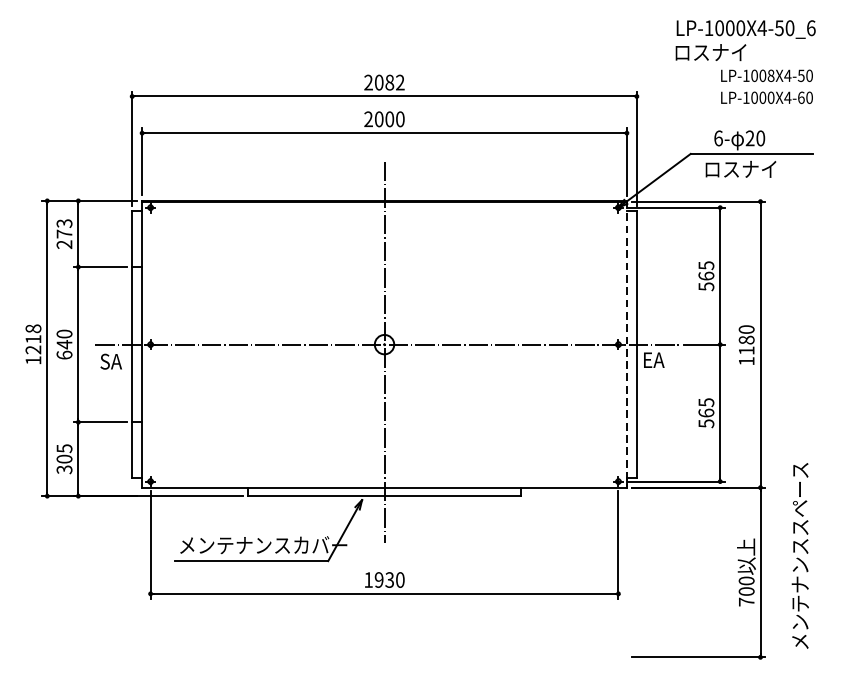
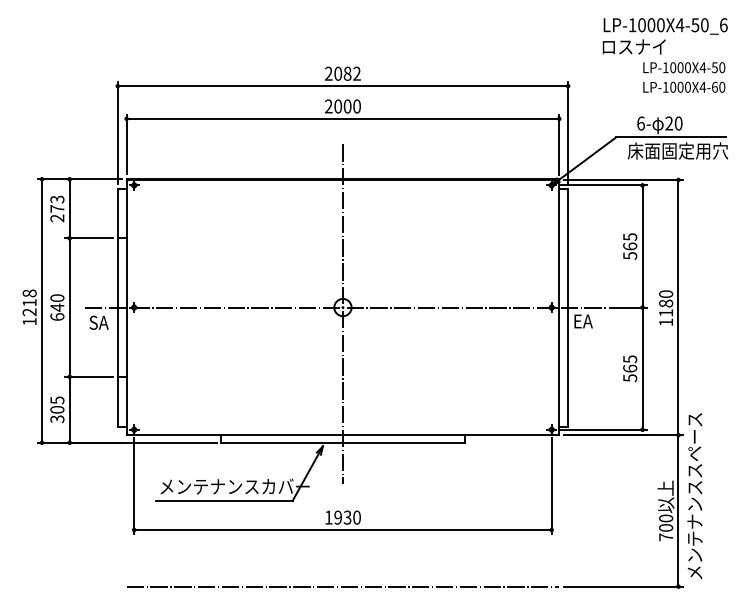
text: (770, 75) -> (687, 67), LP-1008X4-50 -> LP-1000X4-50
text: (759, 168) -> (677, 150), ロスナイ -> 床面固定用穴
line: (627, 344) -> (559, 307), dashed -> solid
text: (799, 555) -> (694, 495), moved
line: (384, 657) -> (342, 586), added

